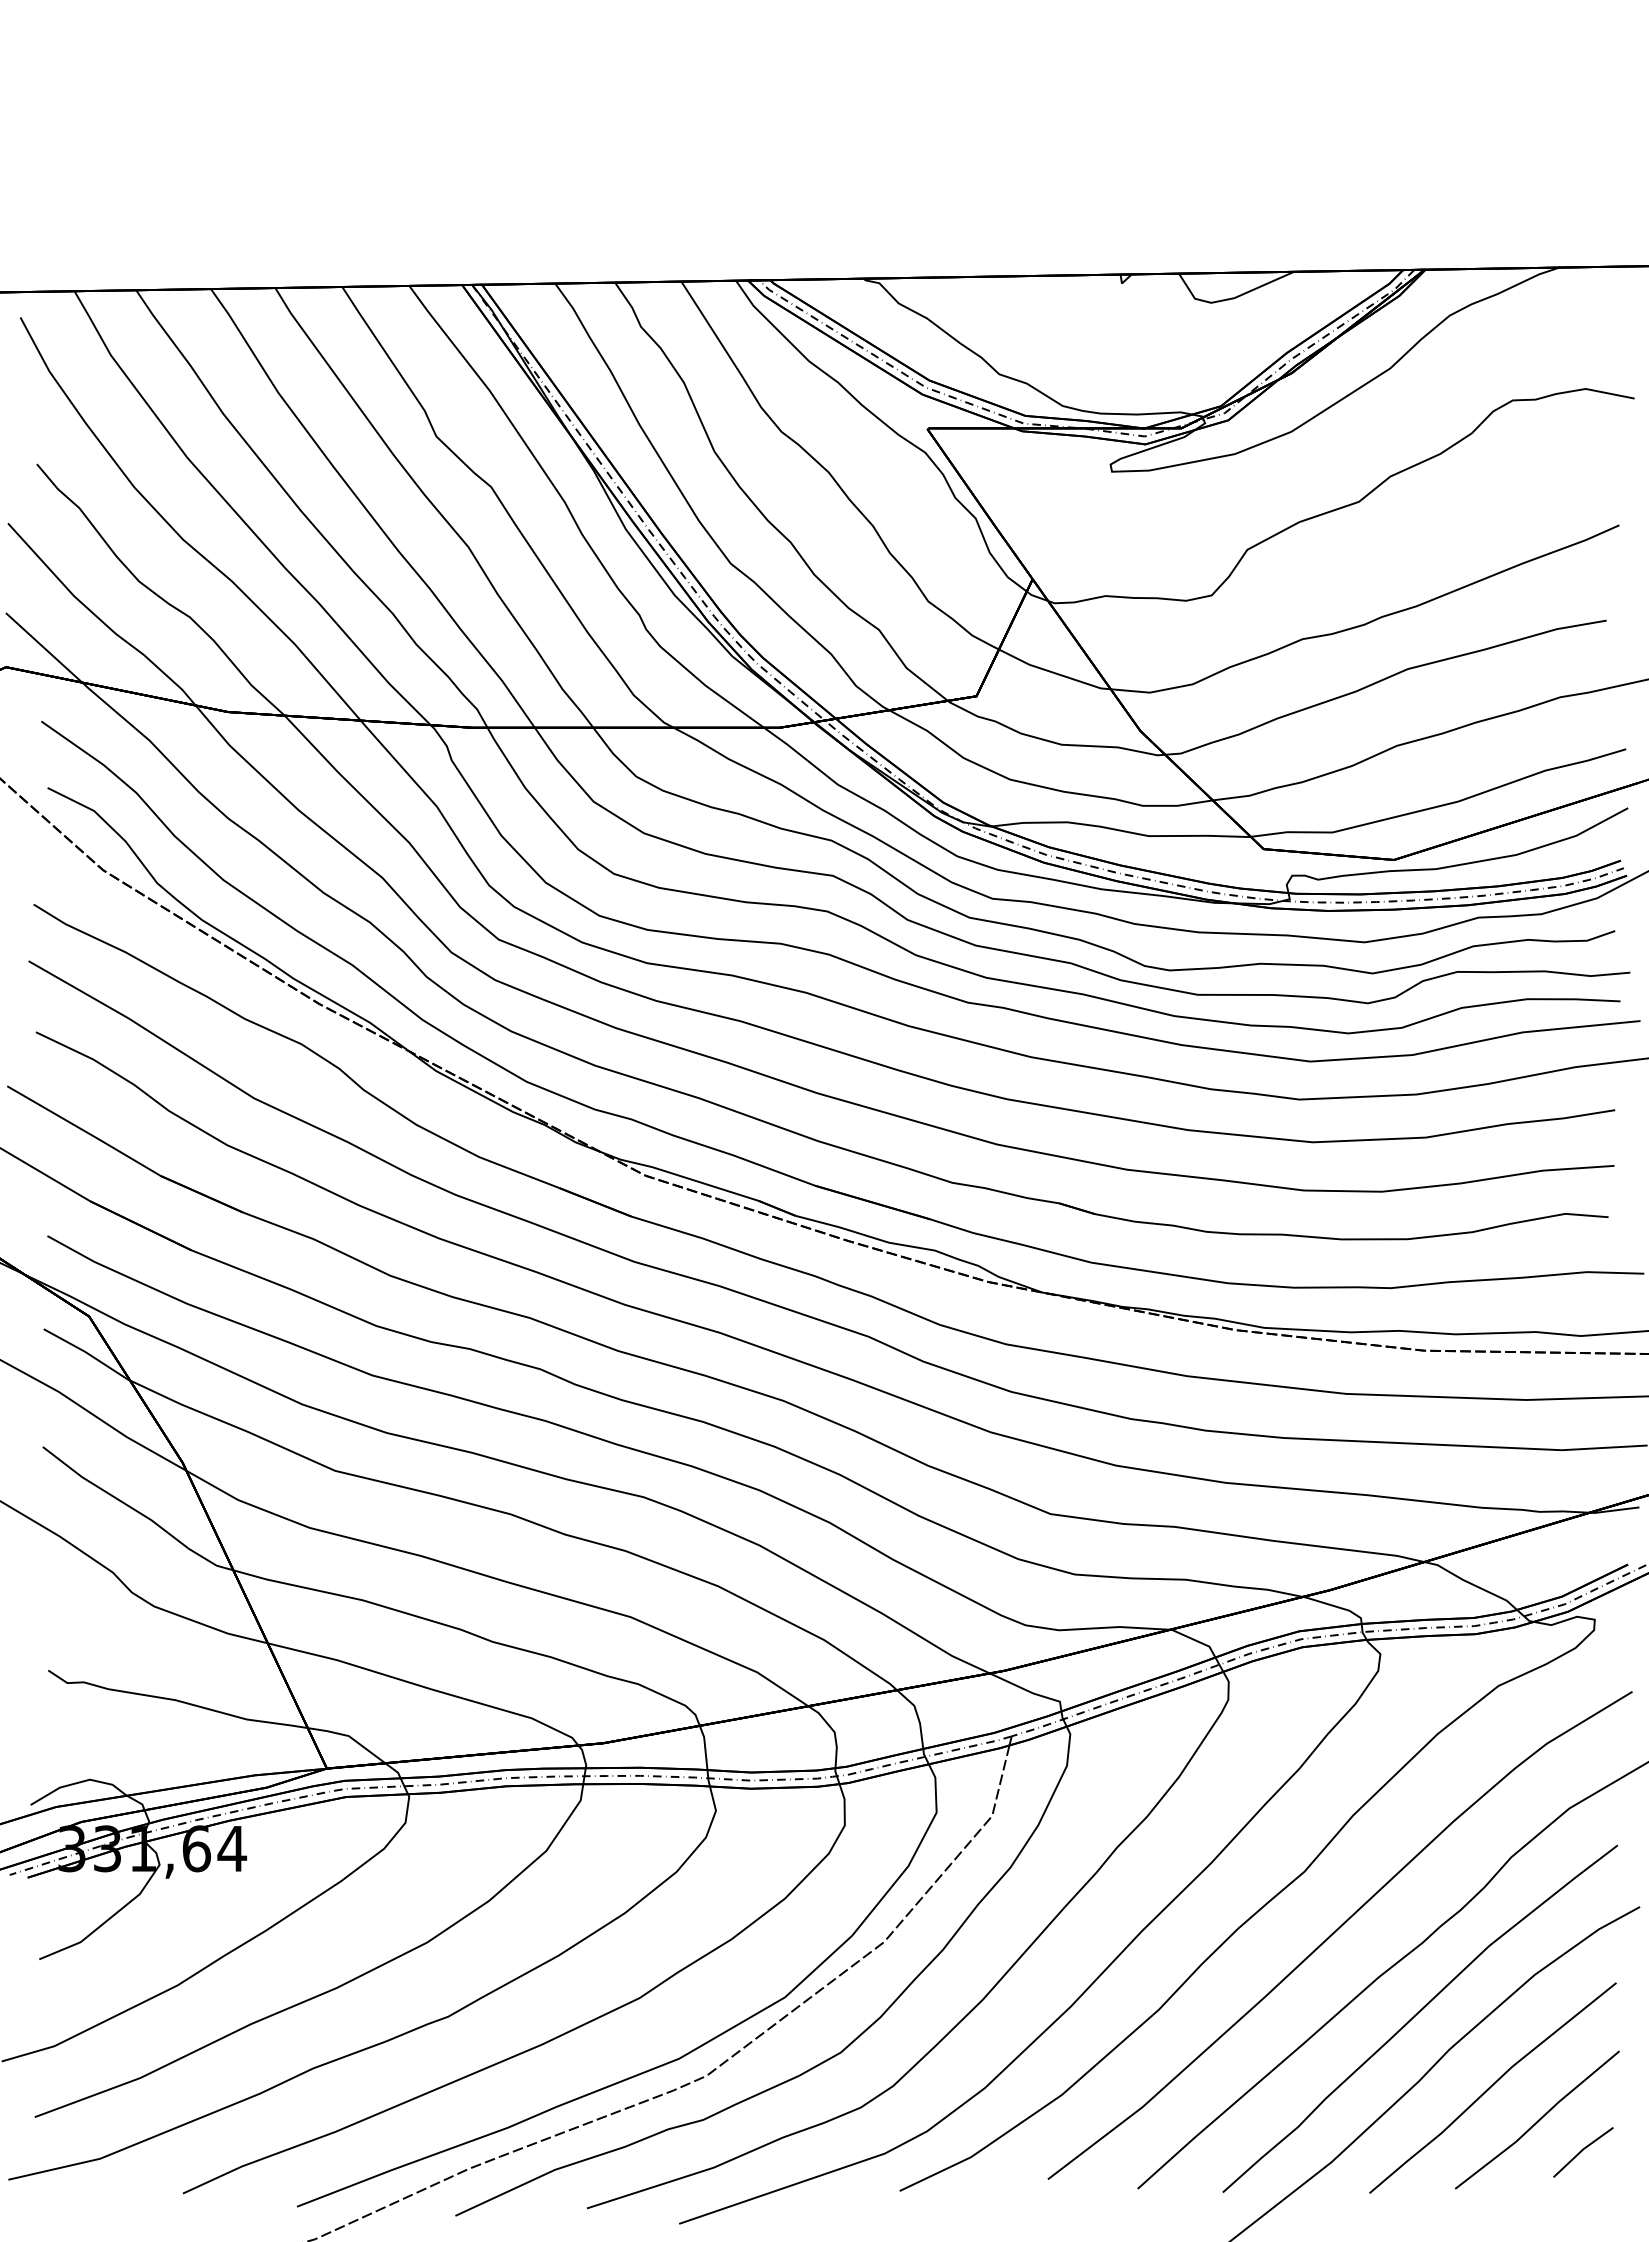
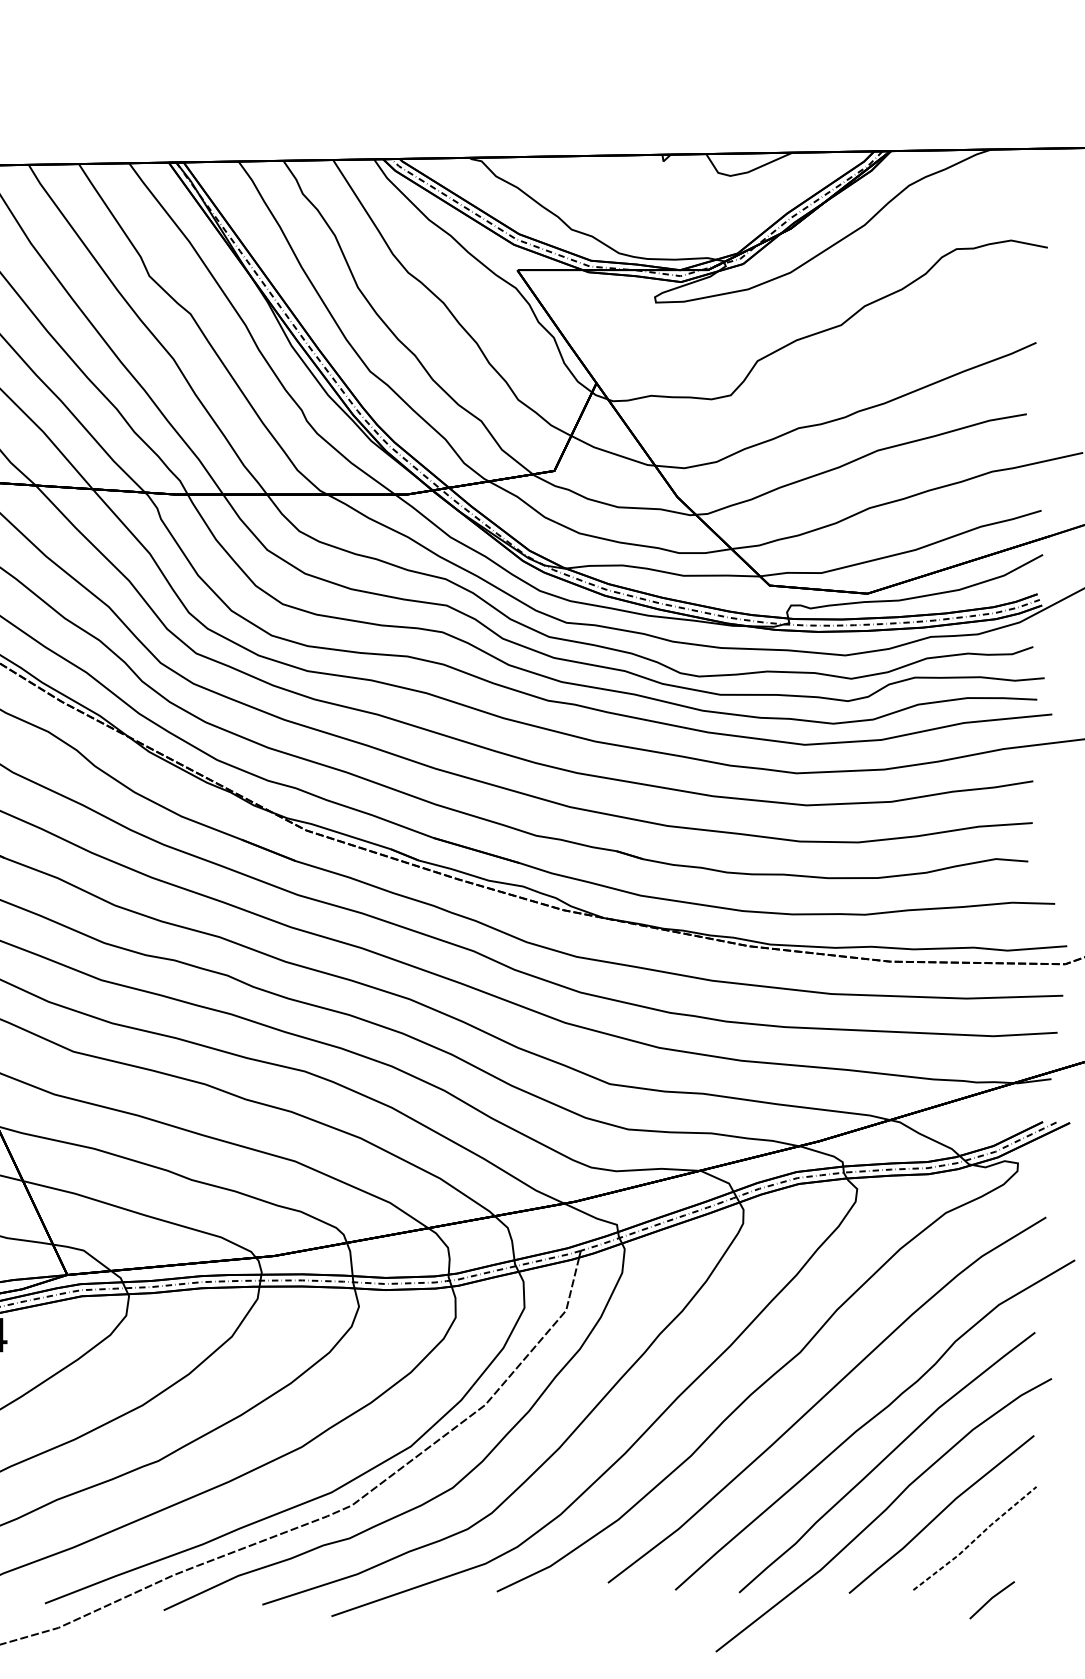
line: (1538, 2120) -> (975, 1538), solid -> dashed
line: (1582, 2151) -> (991, 1599), moved

